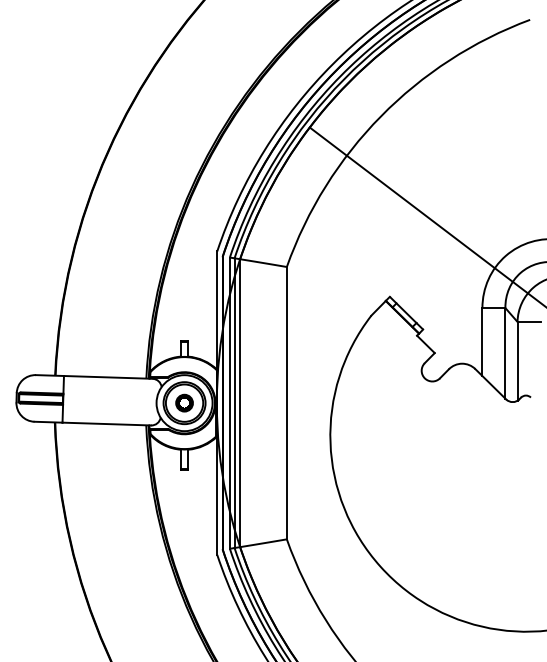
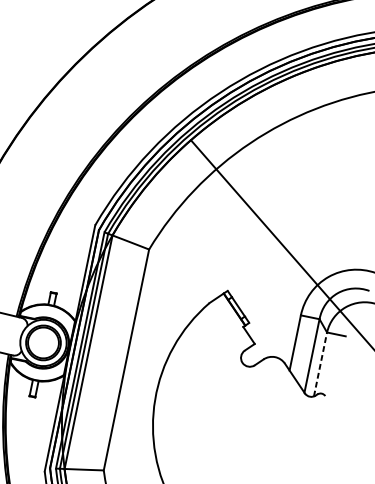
line: (517, 360) -> (320, 363), solid -> dashed
part: (184, 402) -> (43, 342), removed

